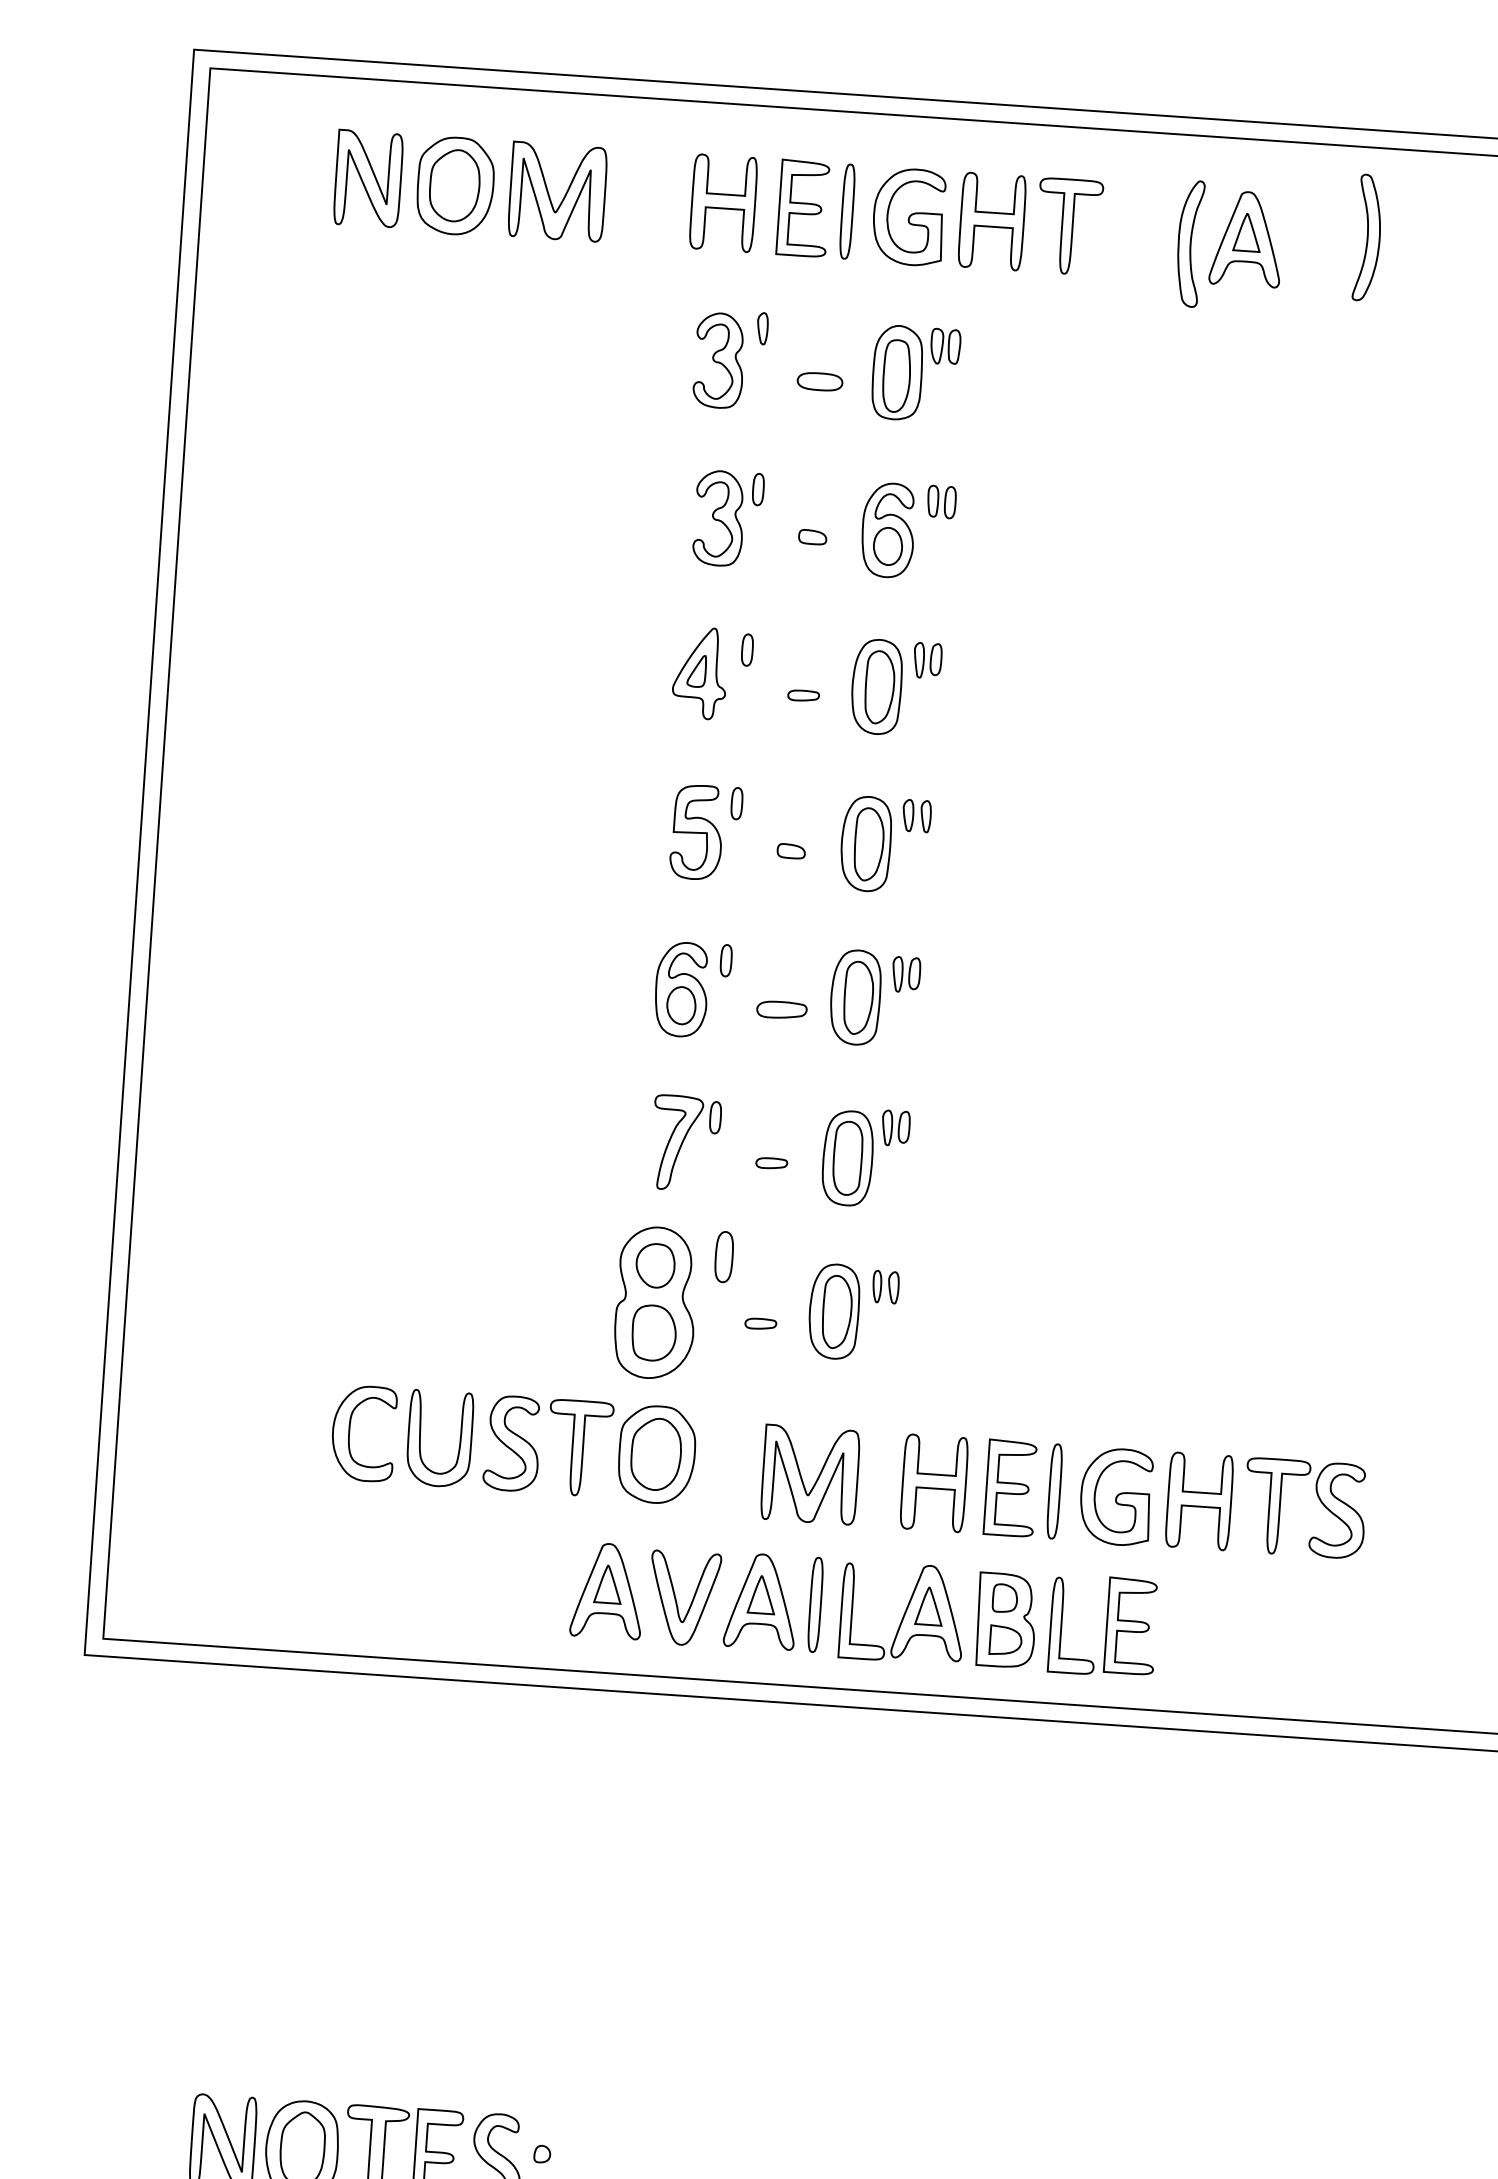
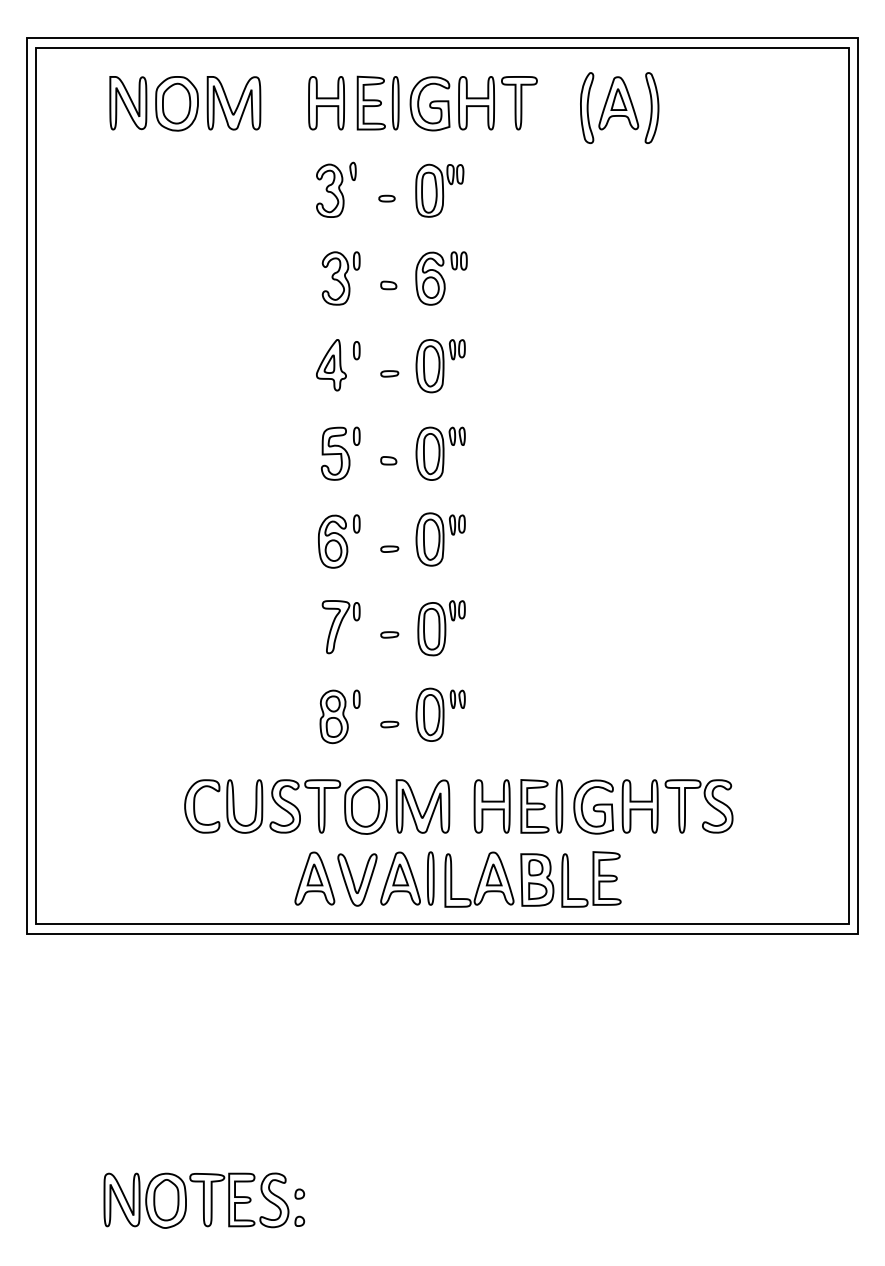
part: (1367, 236) -> (651, 107), moved
part: (819, 381) -> (386, 198), size x0.62
part: (781, 1008) -> (389, 548), size x0.62
part: (671, 1303) -> (339, 716), size x0.62
part: (512, 1443) -> (285, 806), moved

